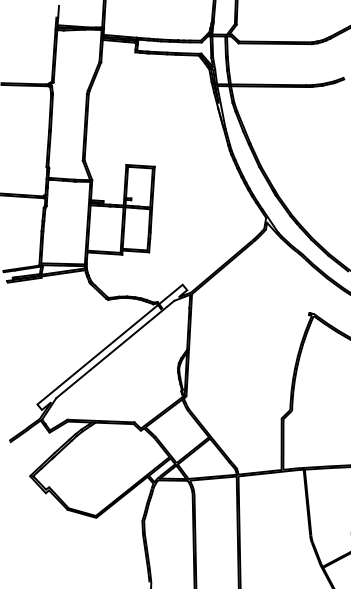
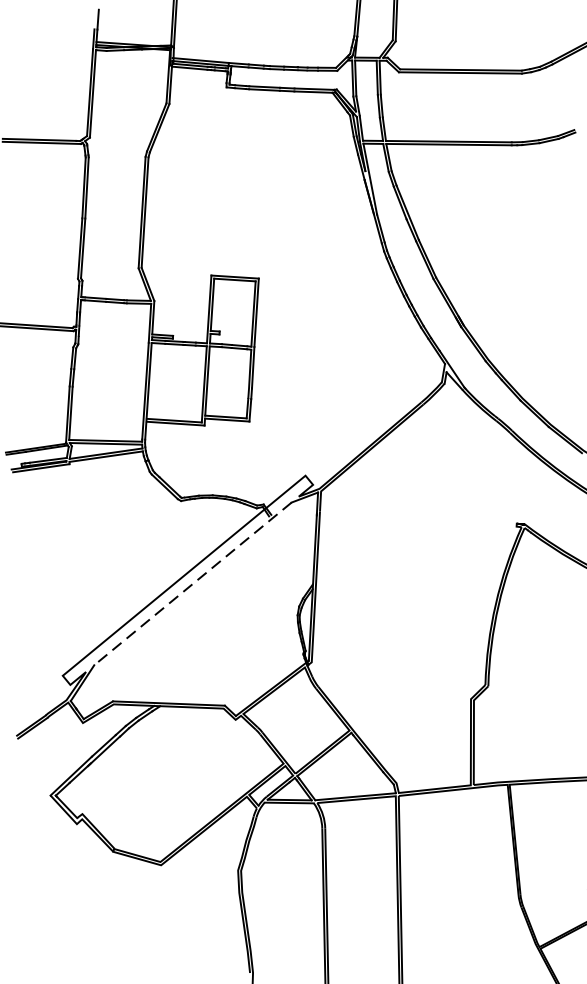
line: (115, 349) -> (193, 583), solid -> dashed

